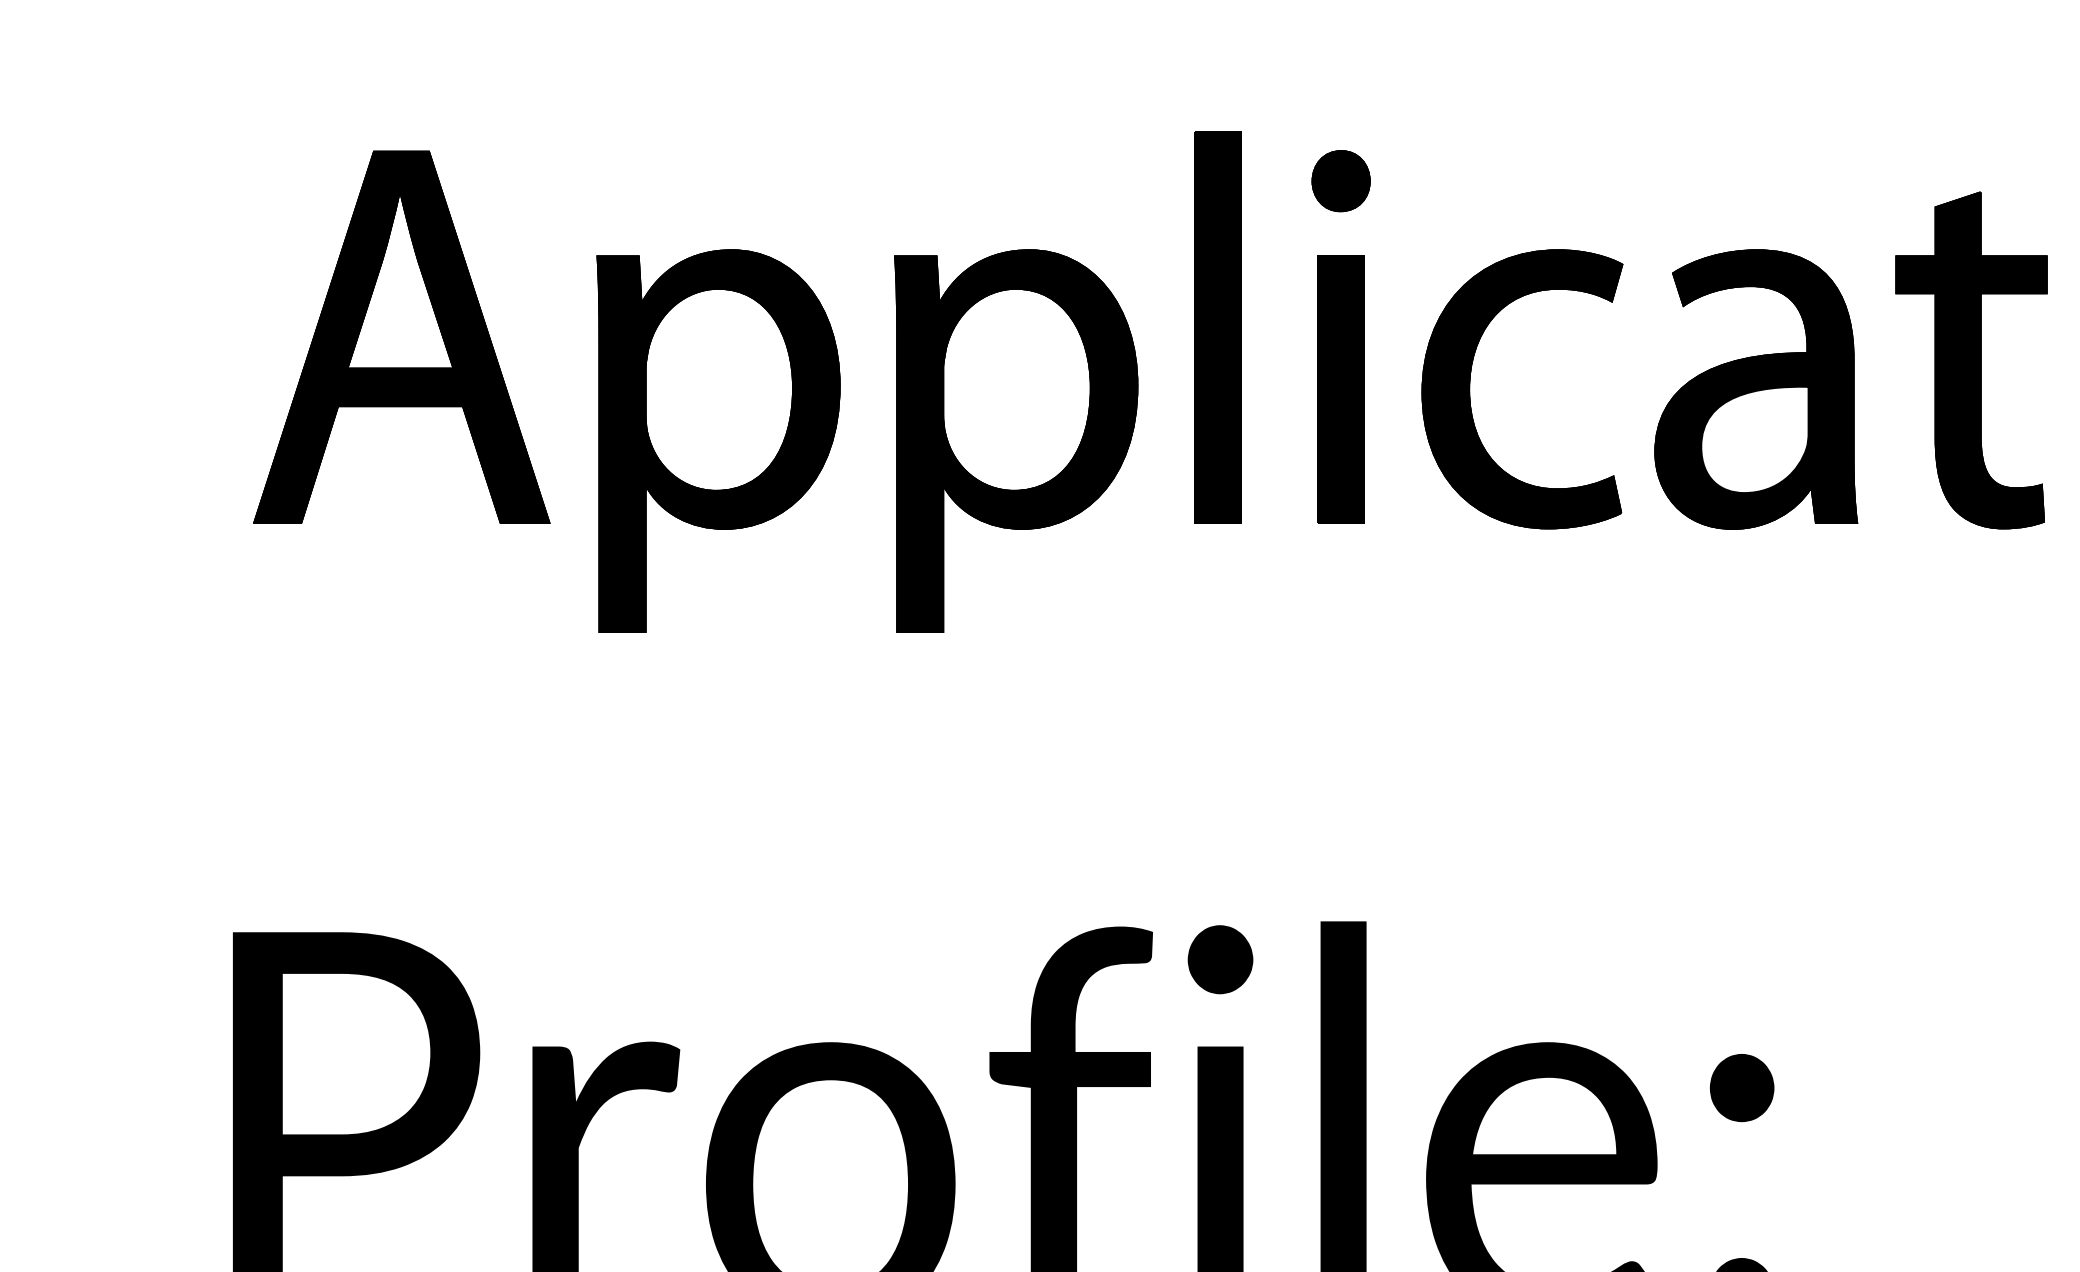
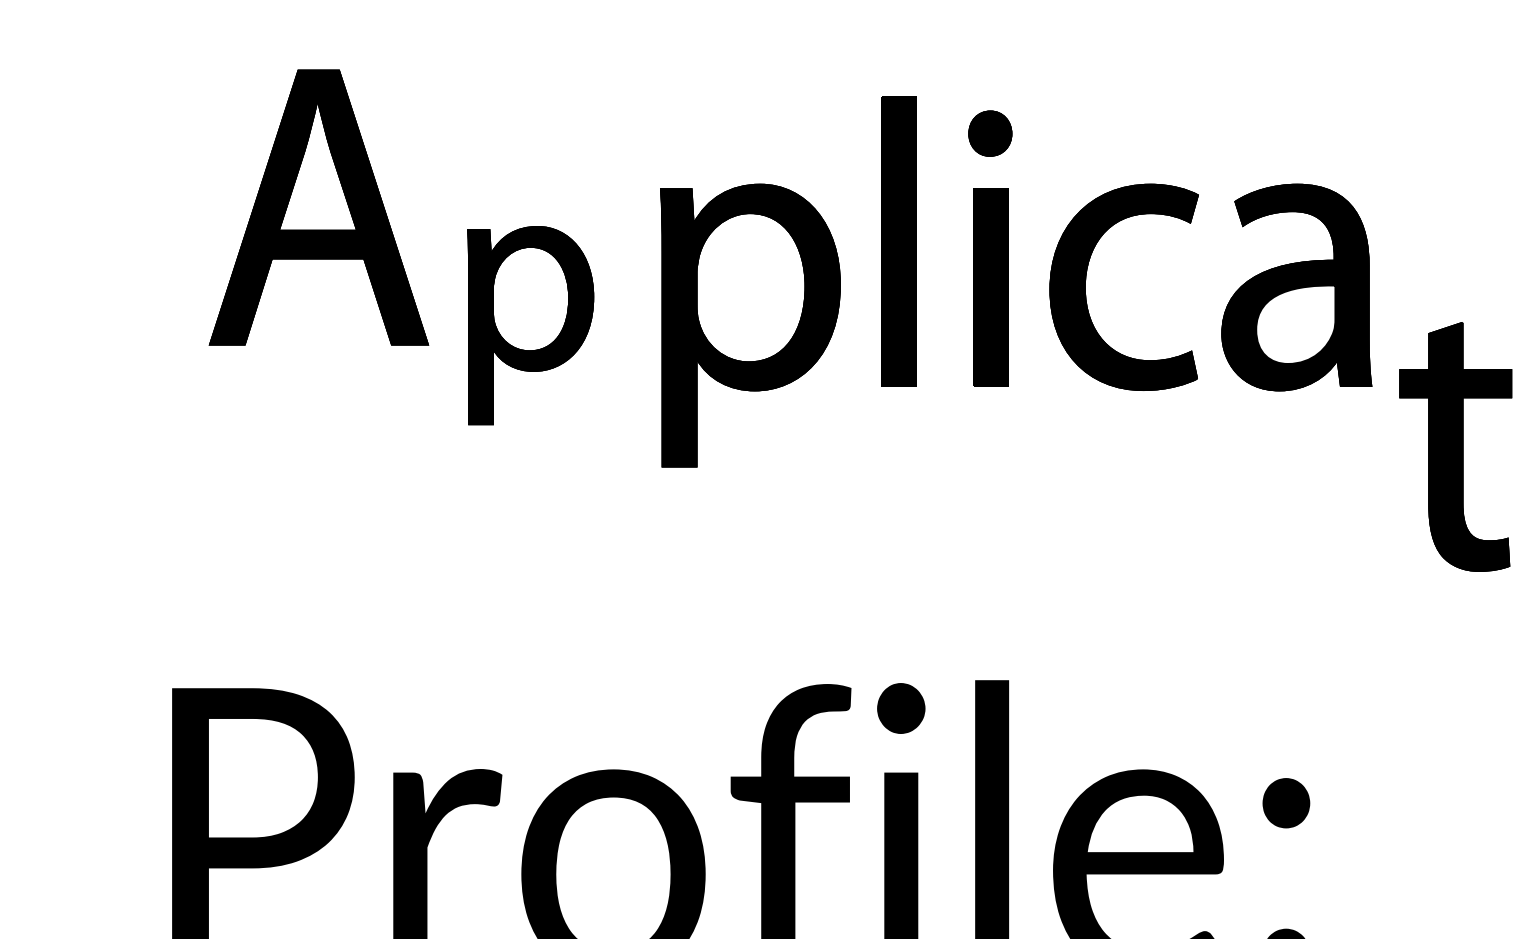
part: (401, 336) -> (318, 207), moved
part: (1971, 360) -> (1455, 446), moved
part: (718, 440) -> (530, 325), size x0.7

